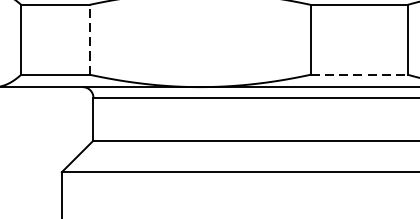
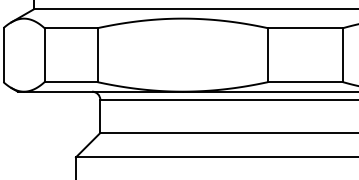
line: (89, 40) -> (97, 55), dashed -> solid
line: (359, 75) -> (305, 82), dashed -> solid

